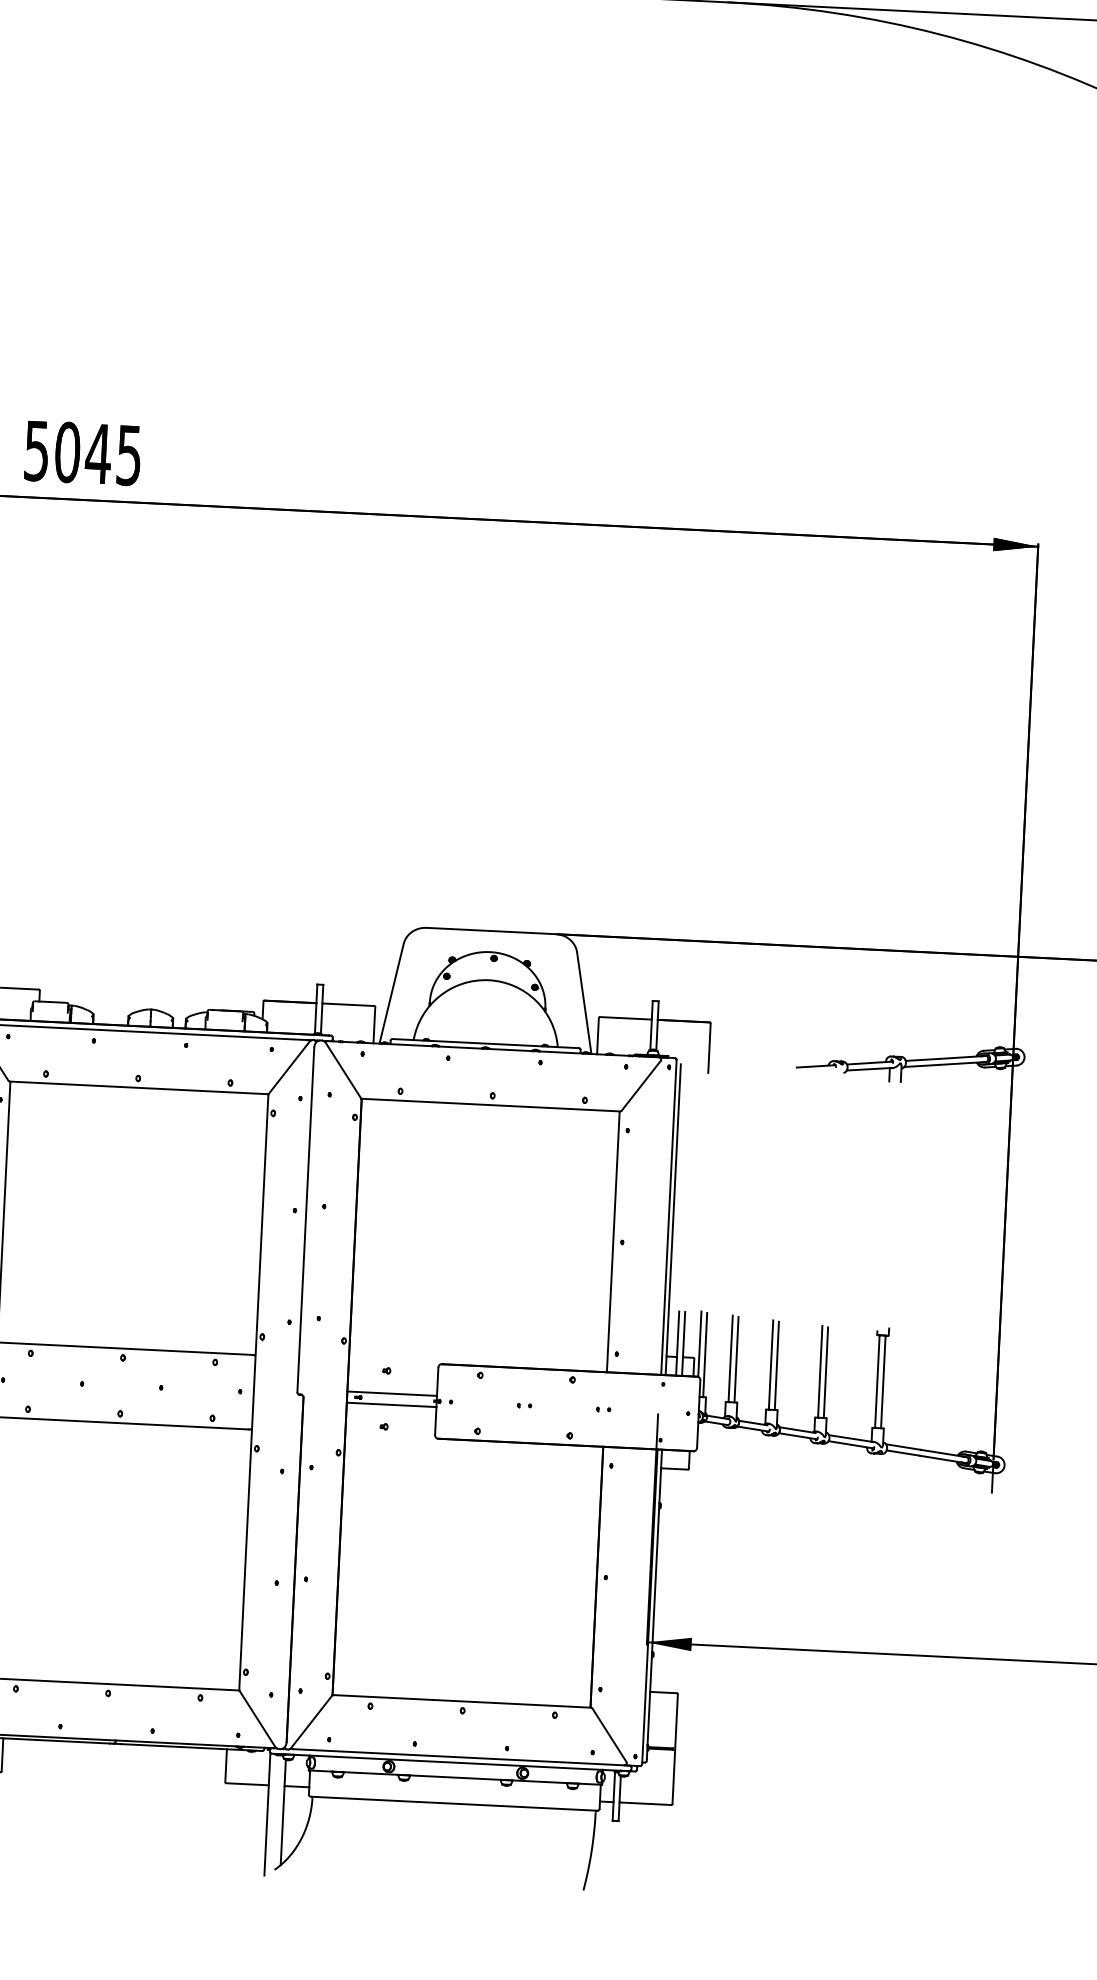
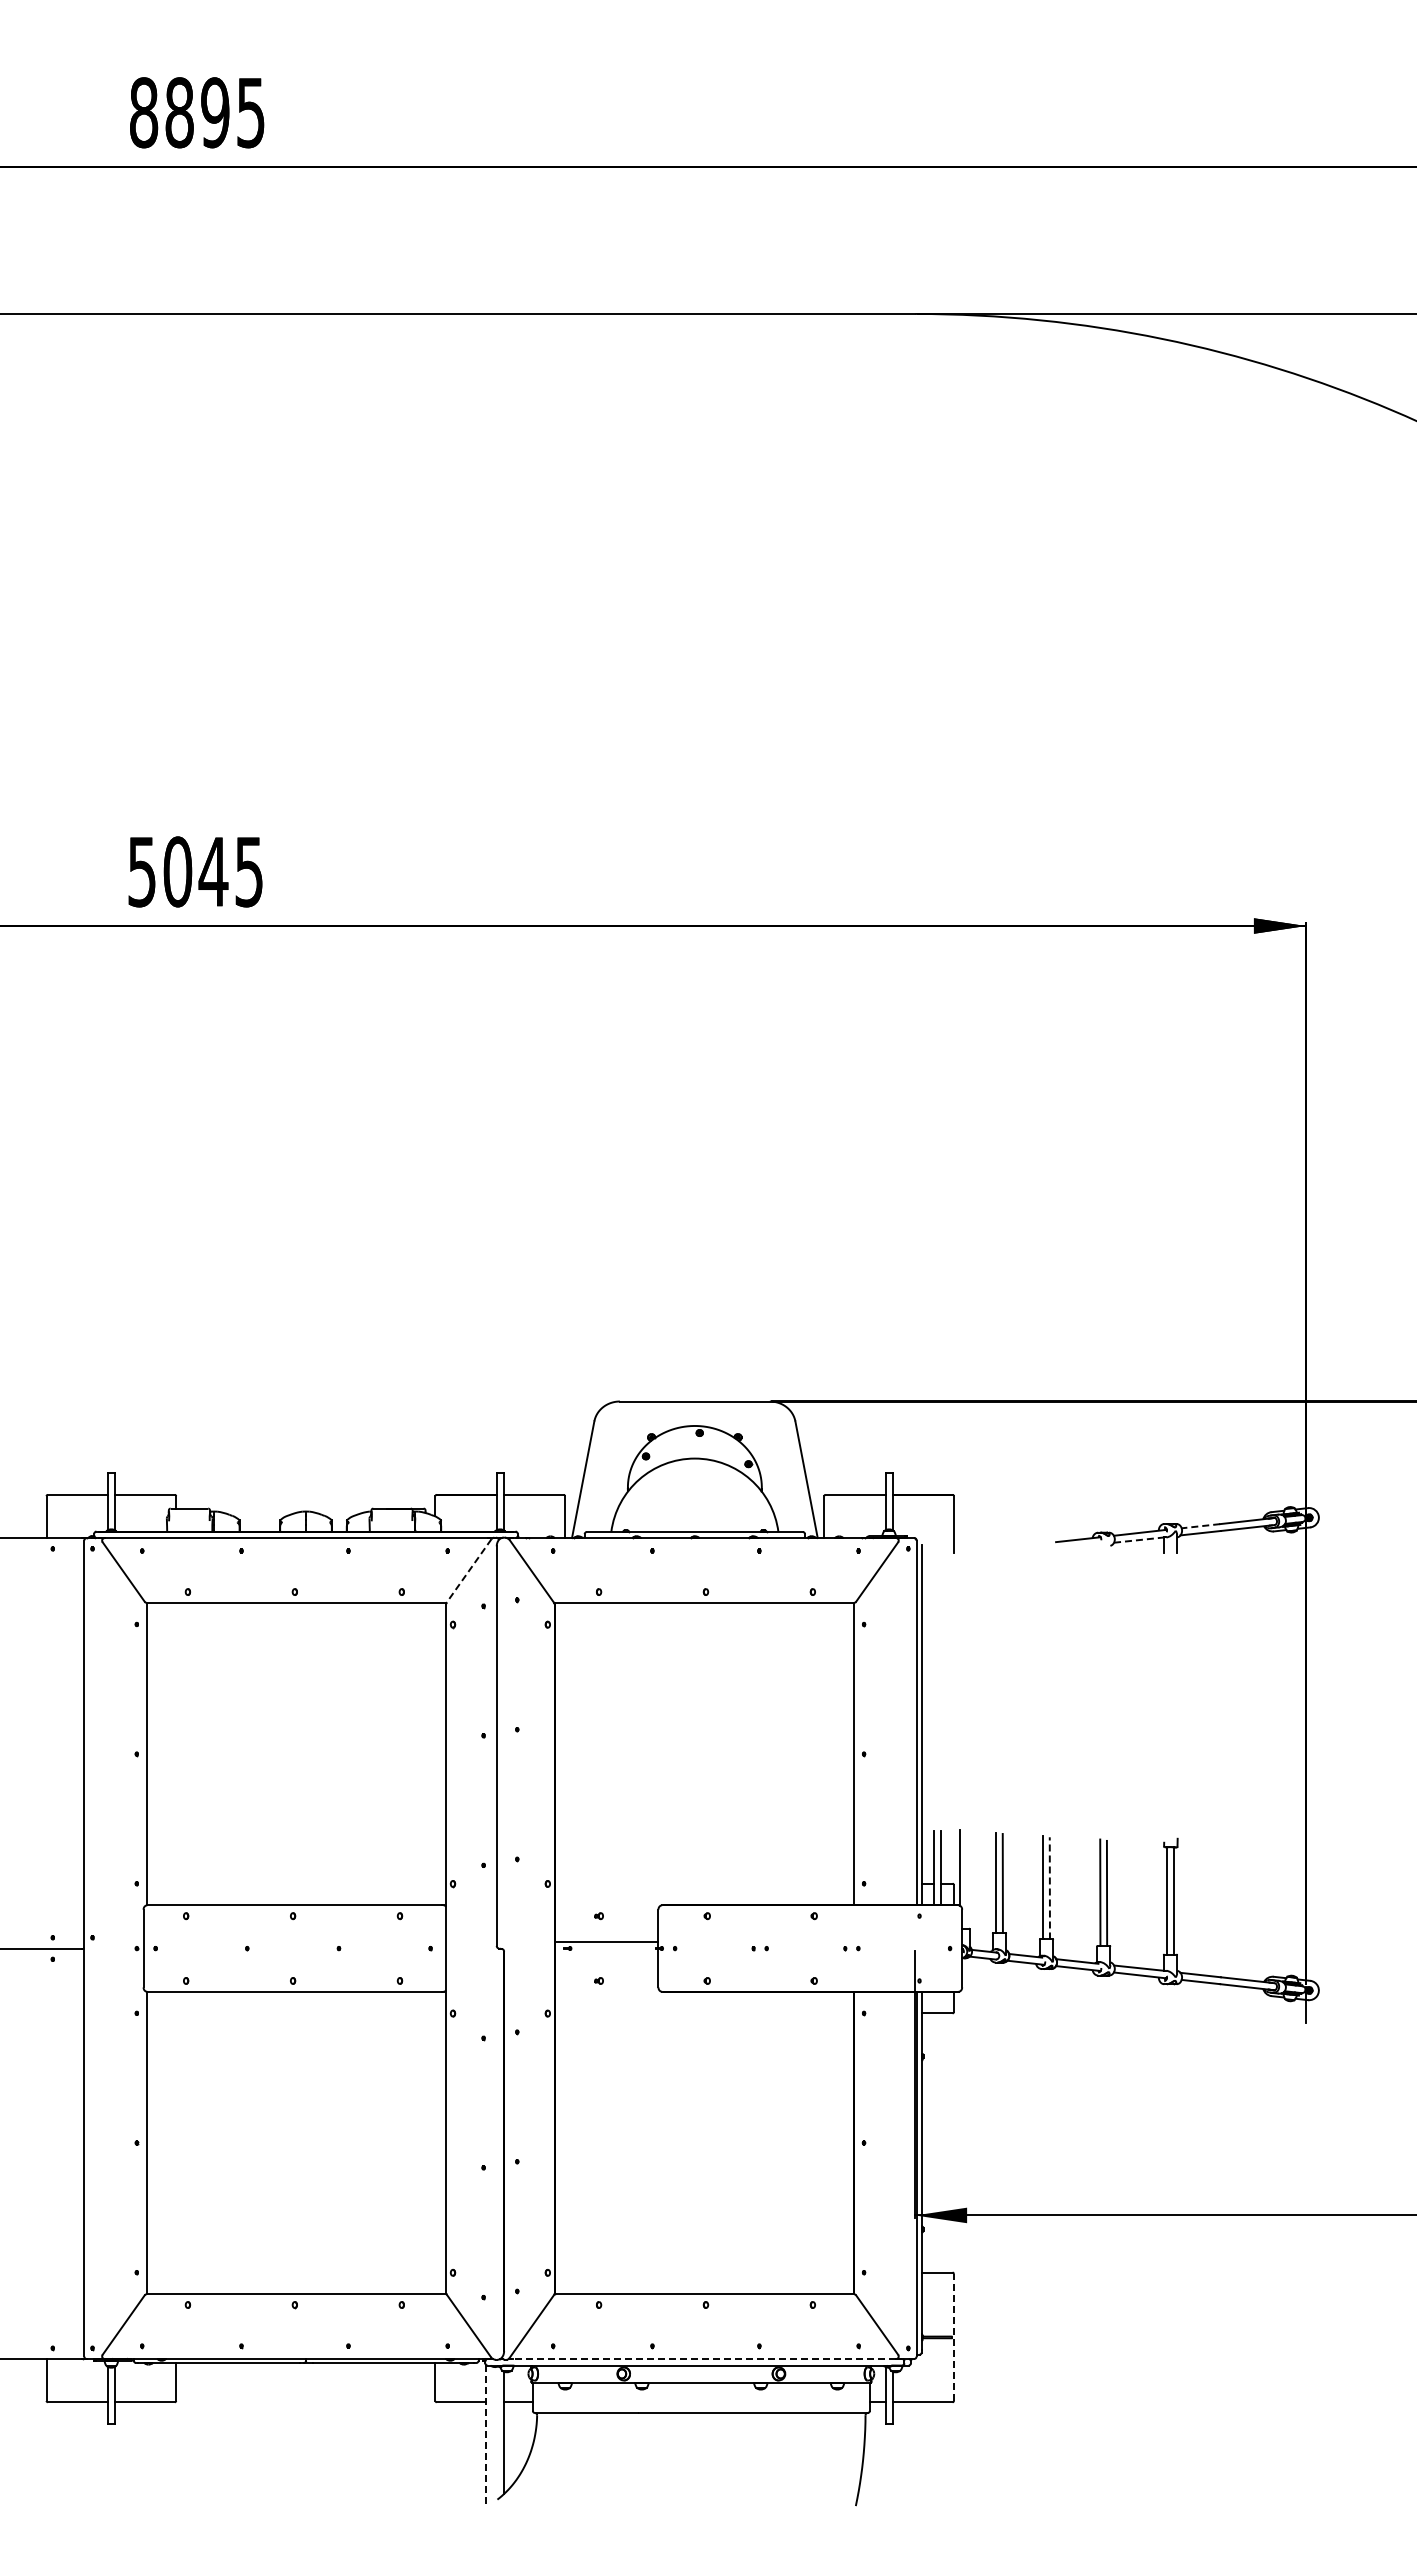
line: (922, 1060) -> (1200, 1526), solid -> dashed
line: (289, 1067) -> (469, 1570), solid -> dashed
line: (868, 1069) -> (1139, 1540), solid -> dashed
line: (705, 1354) -> (966, 1879), removed
line: (776, 1365) -> (1049, 1887), solid -> dashed
line: (391, 1405) -> (606, 1955), removed
line: (674, 1749) -> (953, 2337), solid -> dashed
line: (459, 1757) -> (704, 2359), solid -> dashed
line: (267, 1814) -> (485, 2436), solid -> dashed

